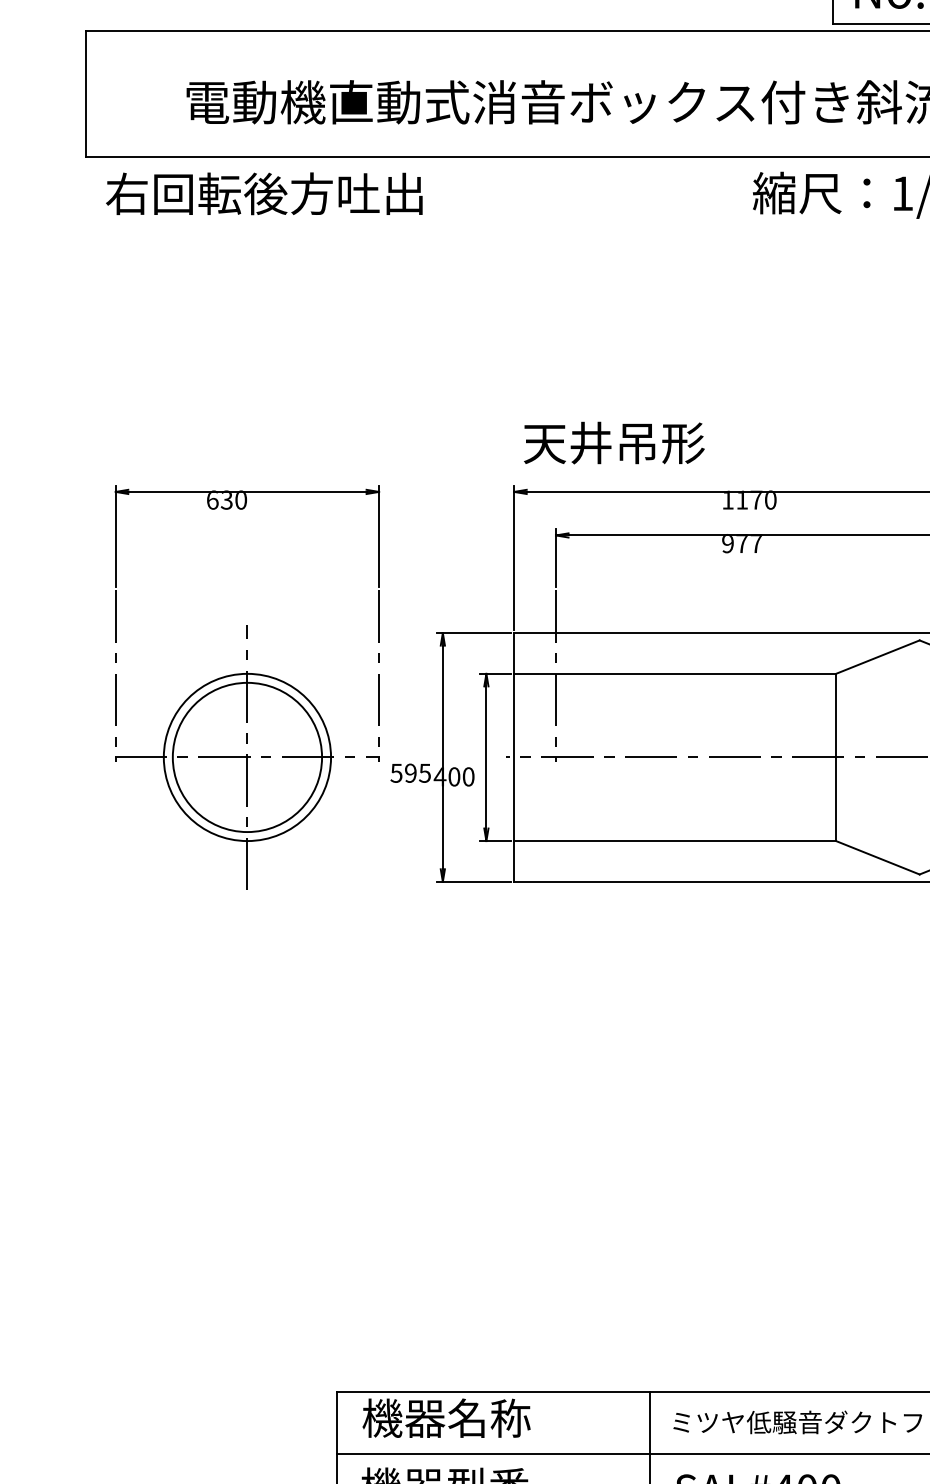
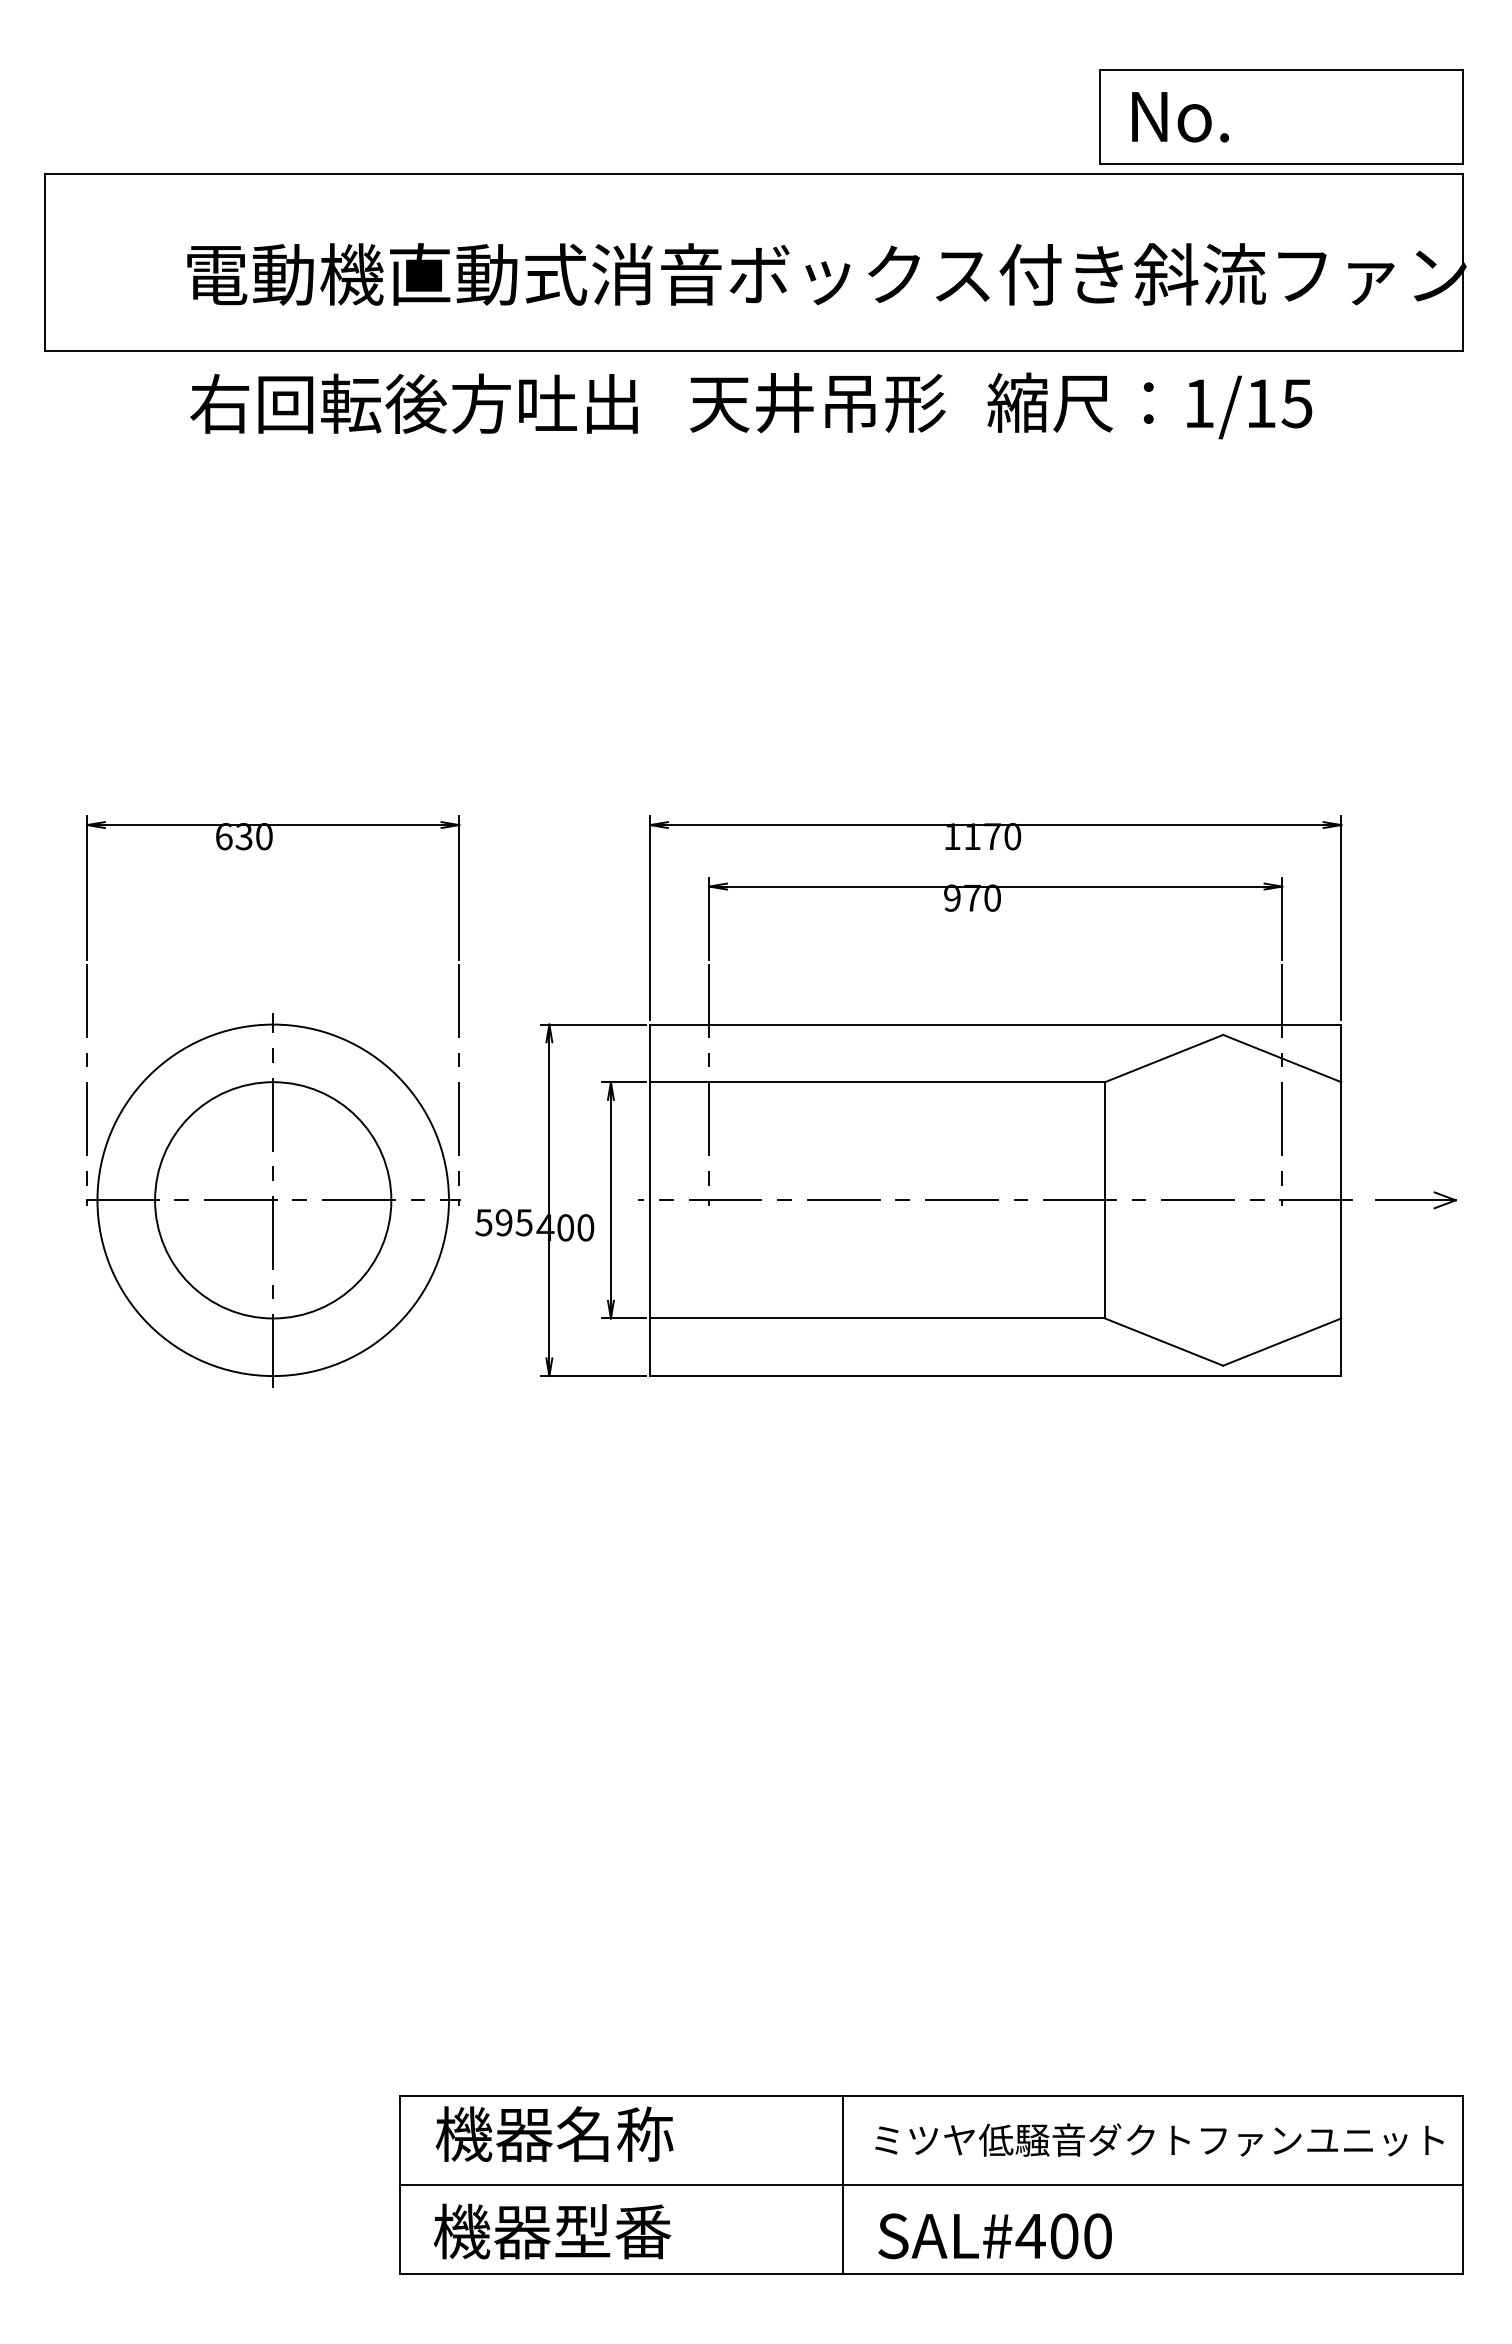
text: (263, 193) -> (413, 403), moved
text: (614, 443) -> (817, 403), moved
text: (756, 543) -> (992, 897), 977 -> 970
circle: (246, 757) -> (272, 1200), size x1.67

